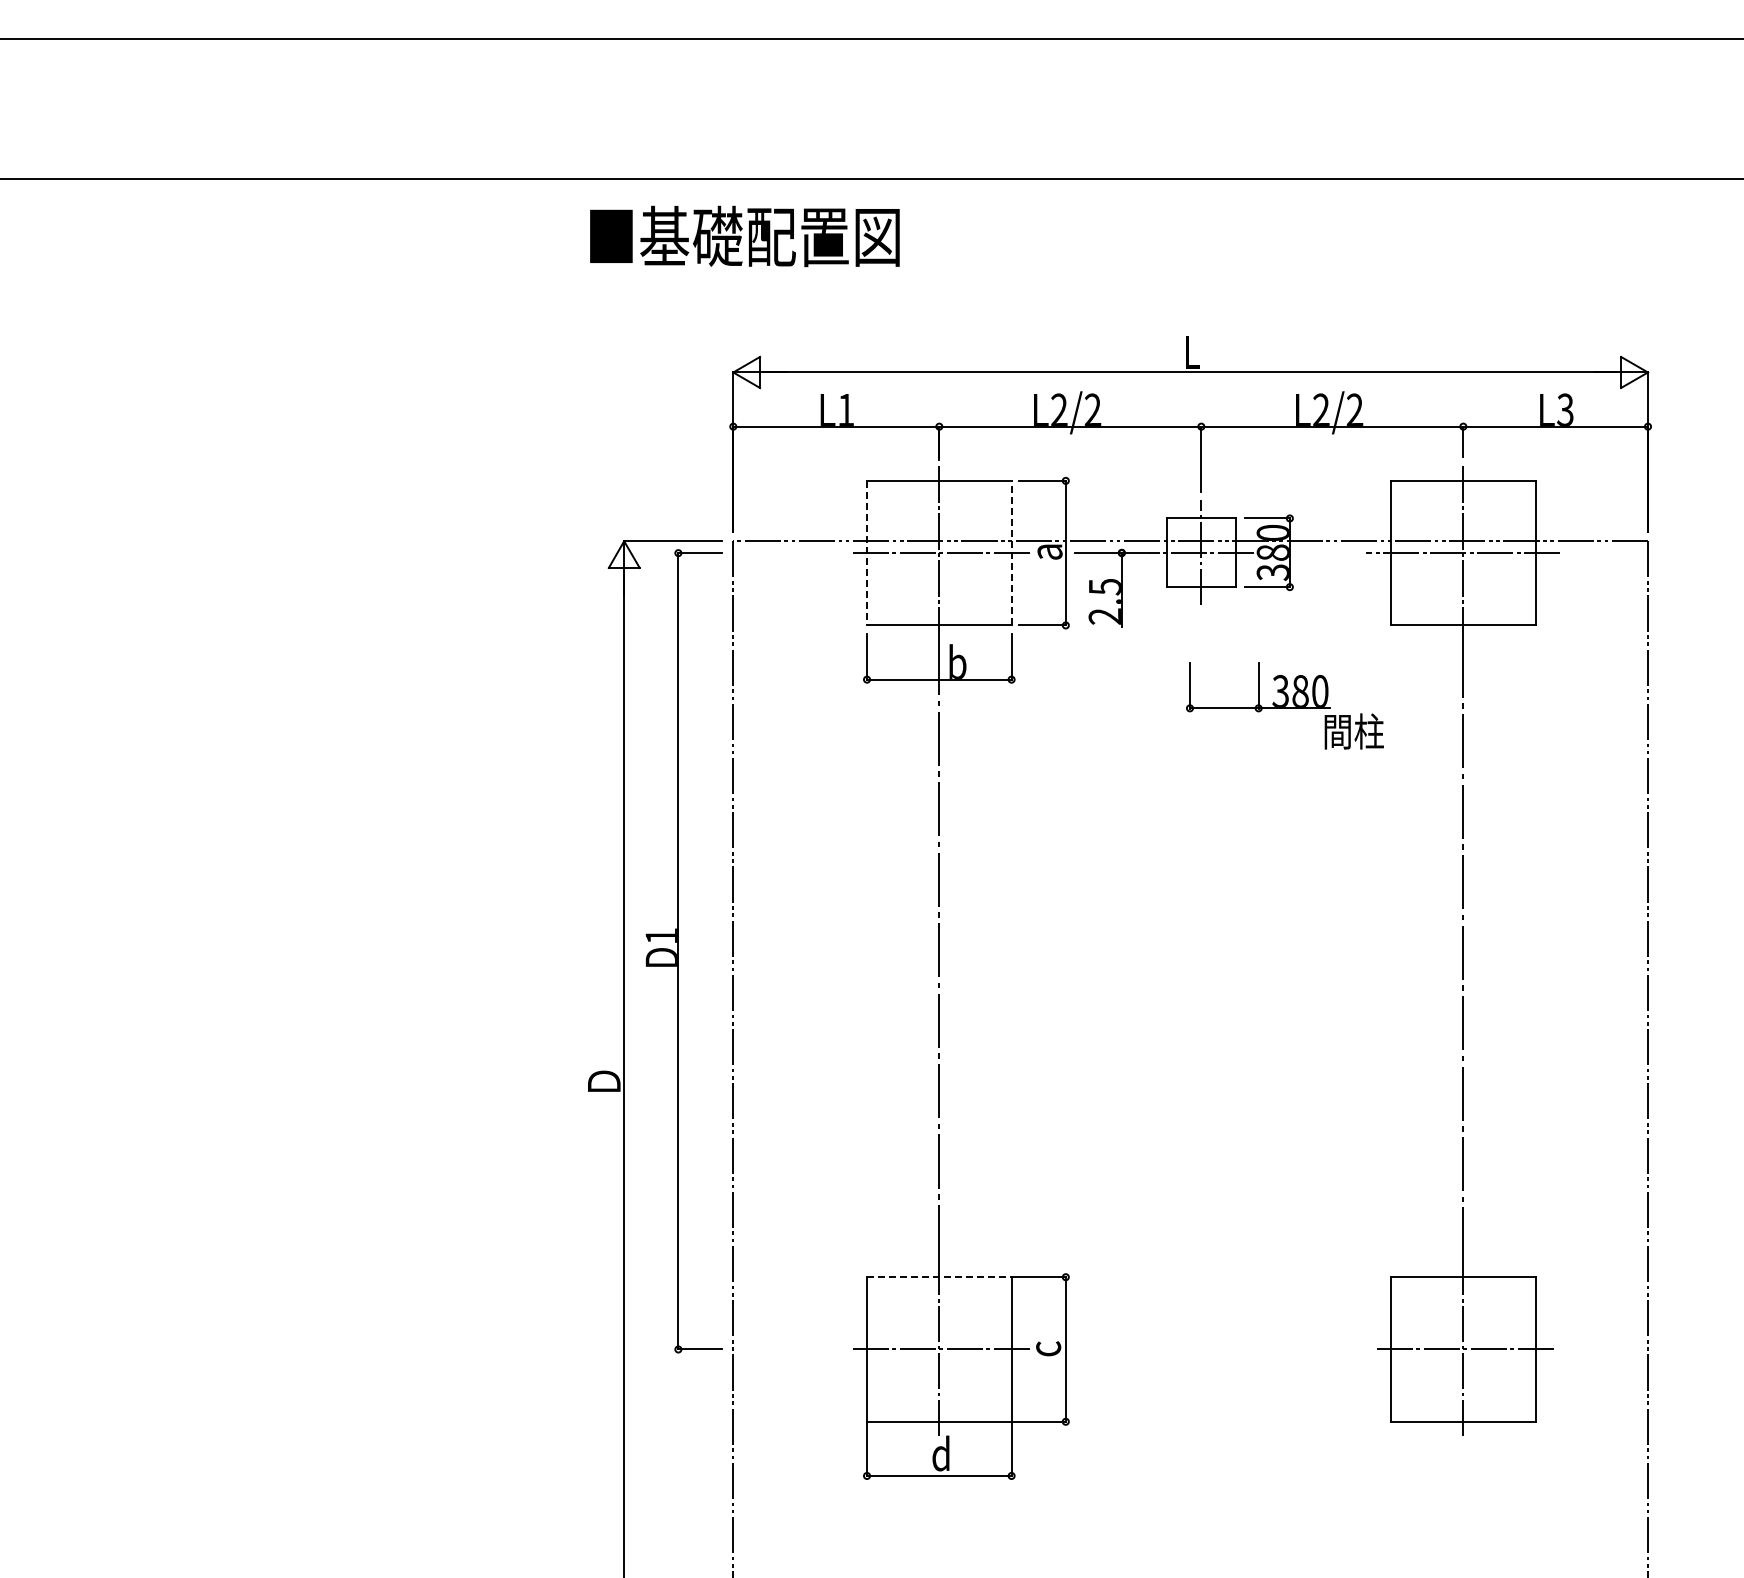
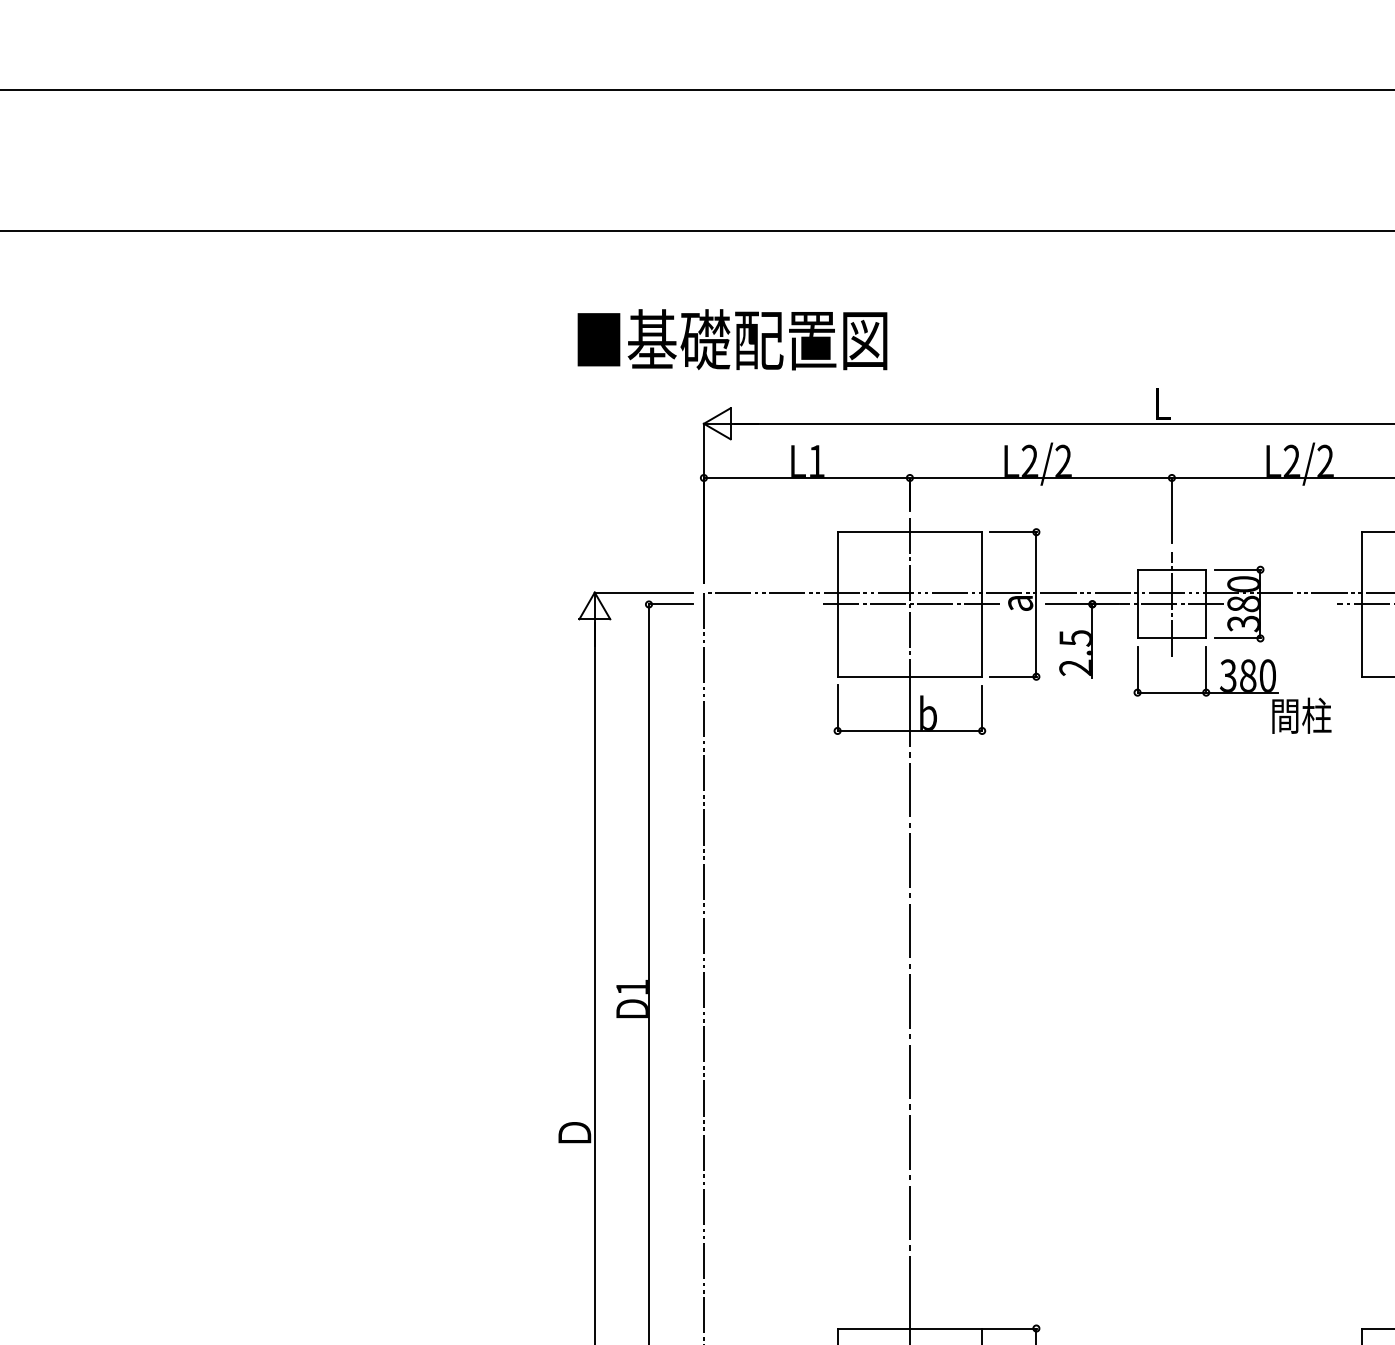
text: (744, 236) -> (732, 339), moved
line: (1011, 552) -> (982, 603), dashed -> solid
line: (867, 553) -> (838, 604), dashed -> solid
part: (1284, 705) -> (1232, 689), moved
line: (939, 1277) -> (910, 1328), dashed -> solid

